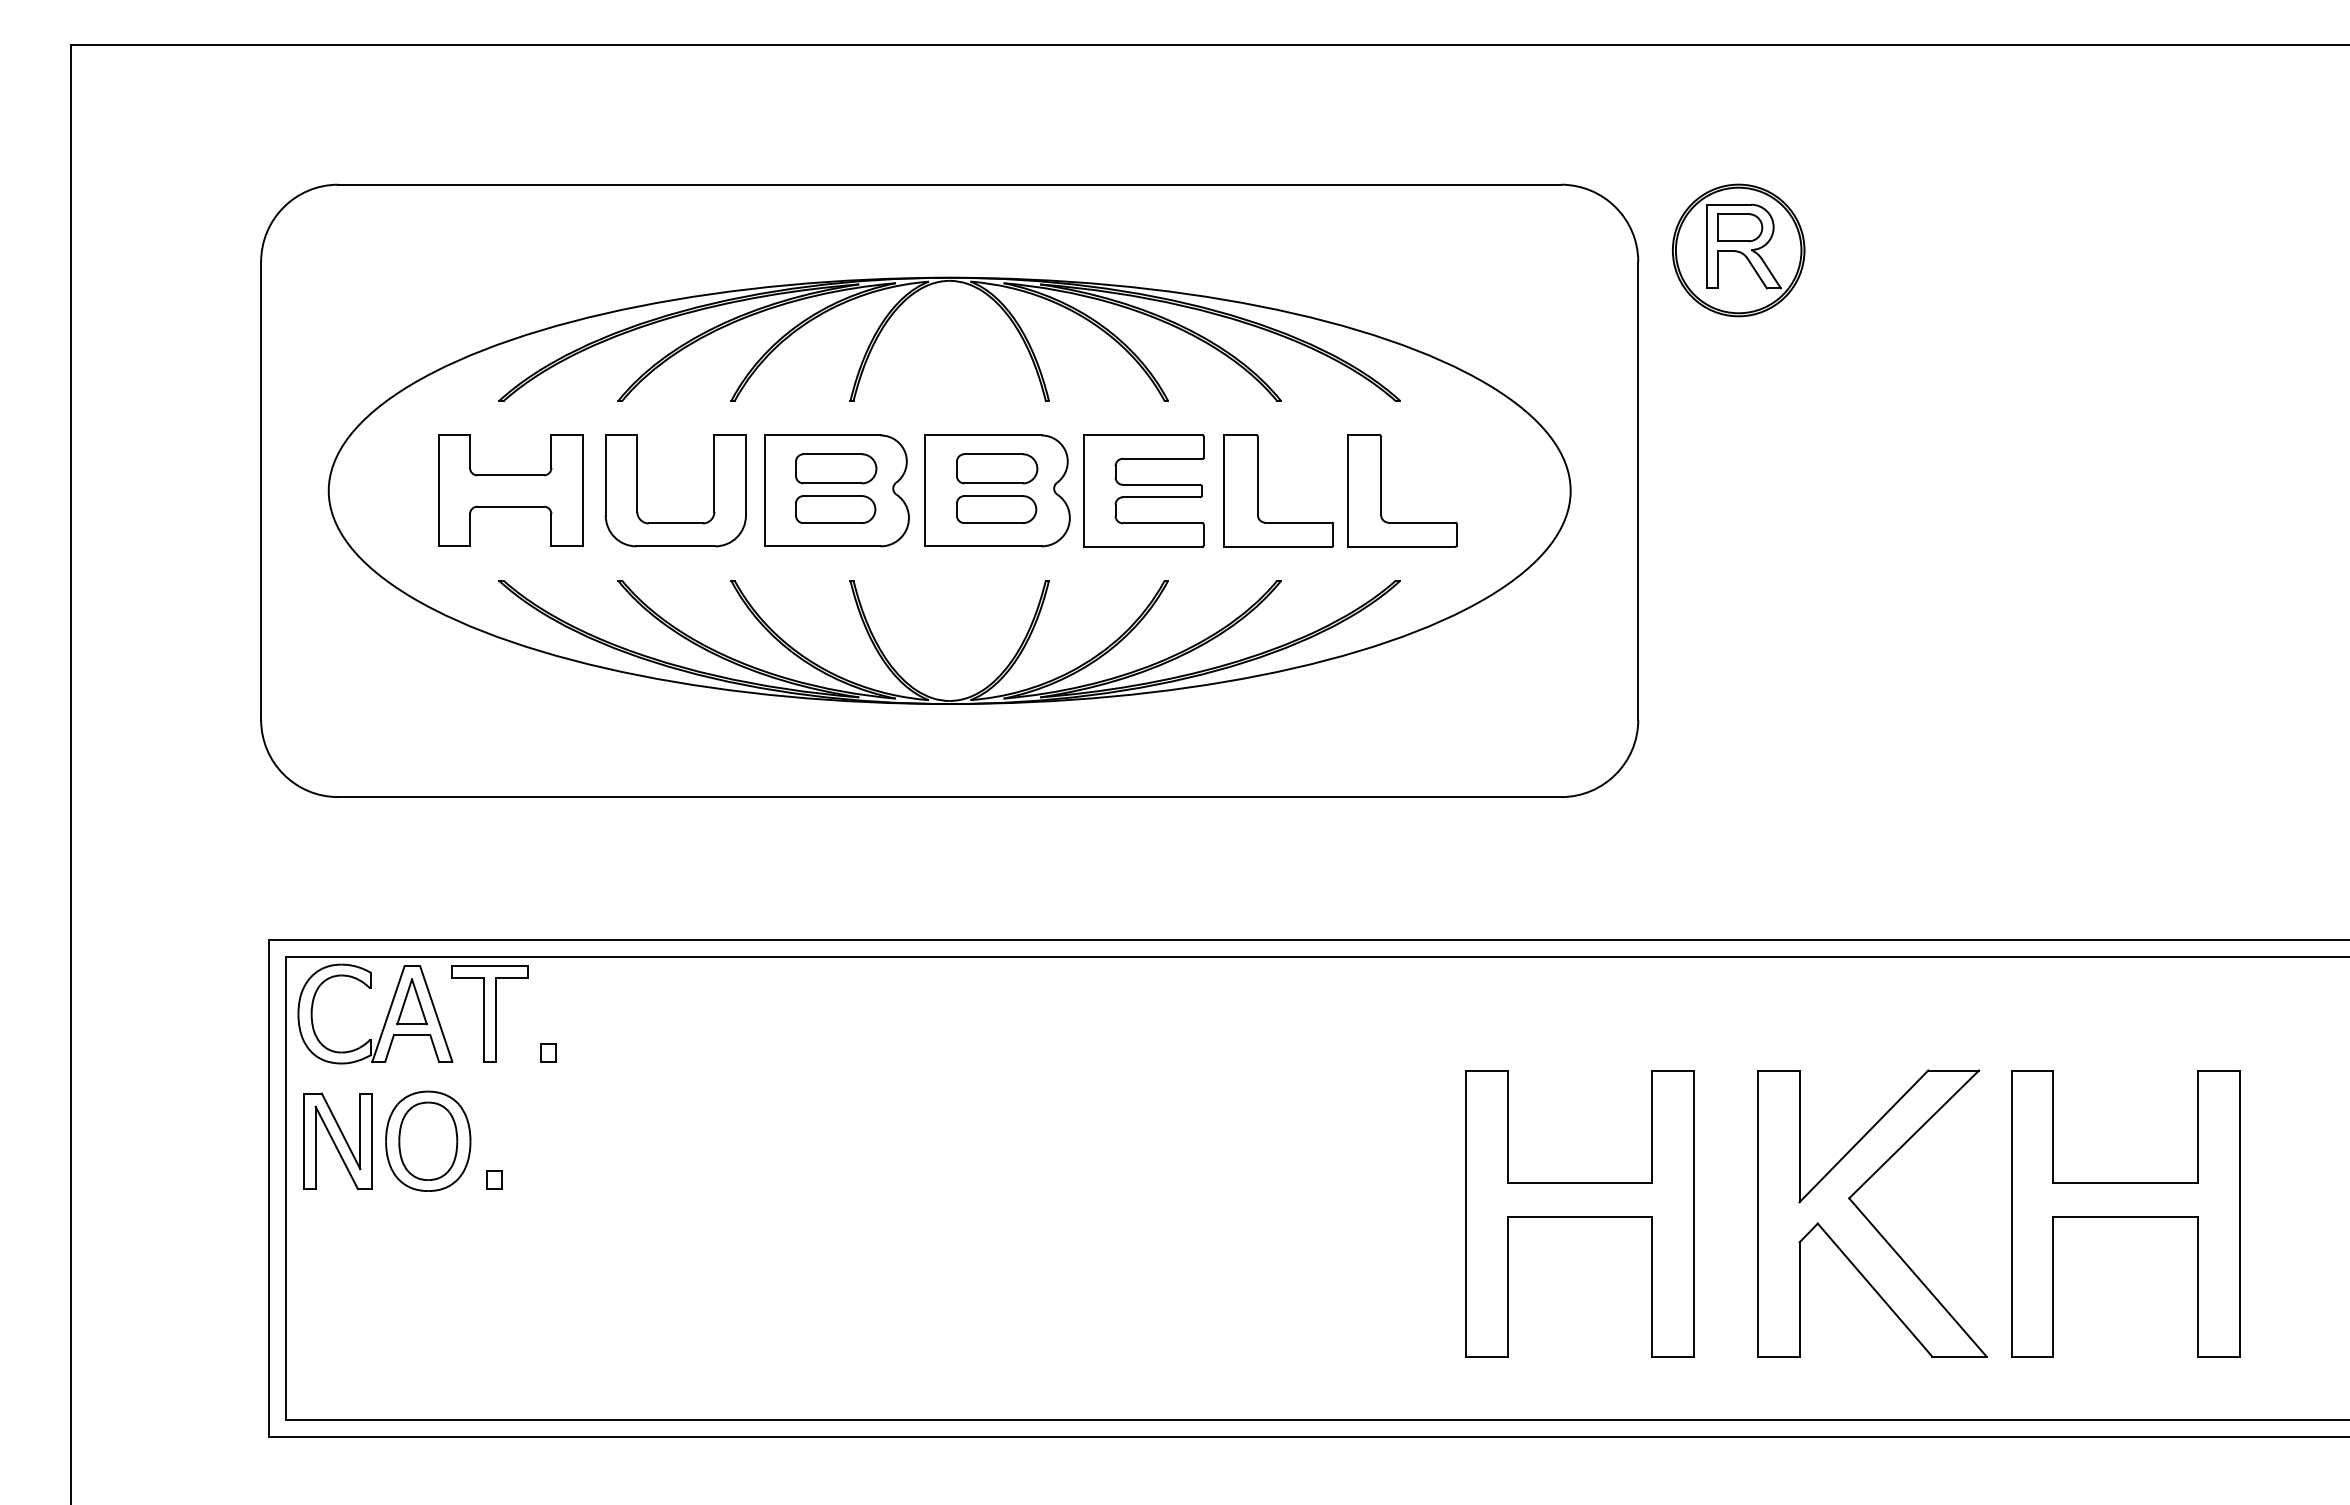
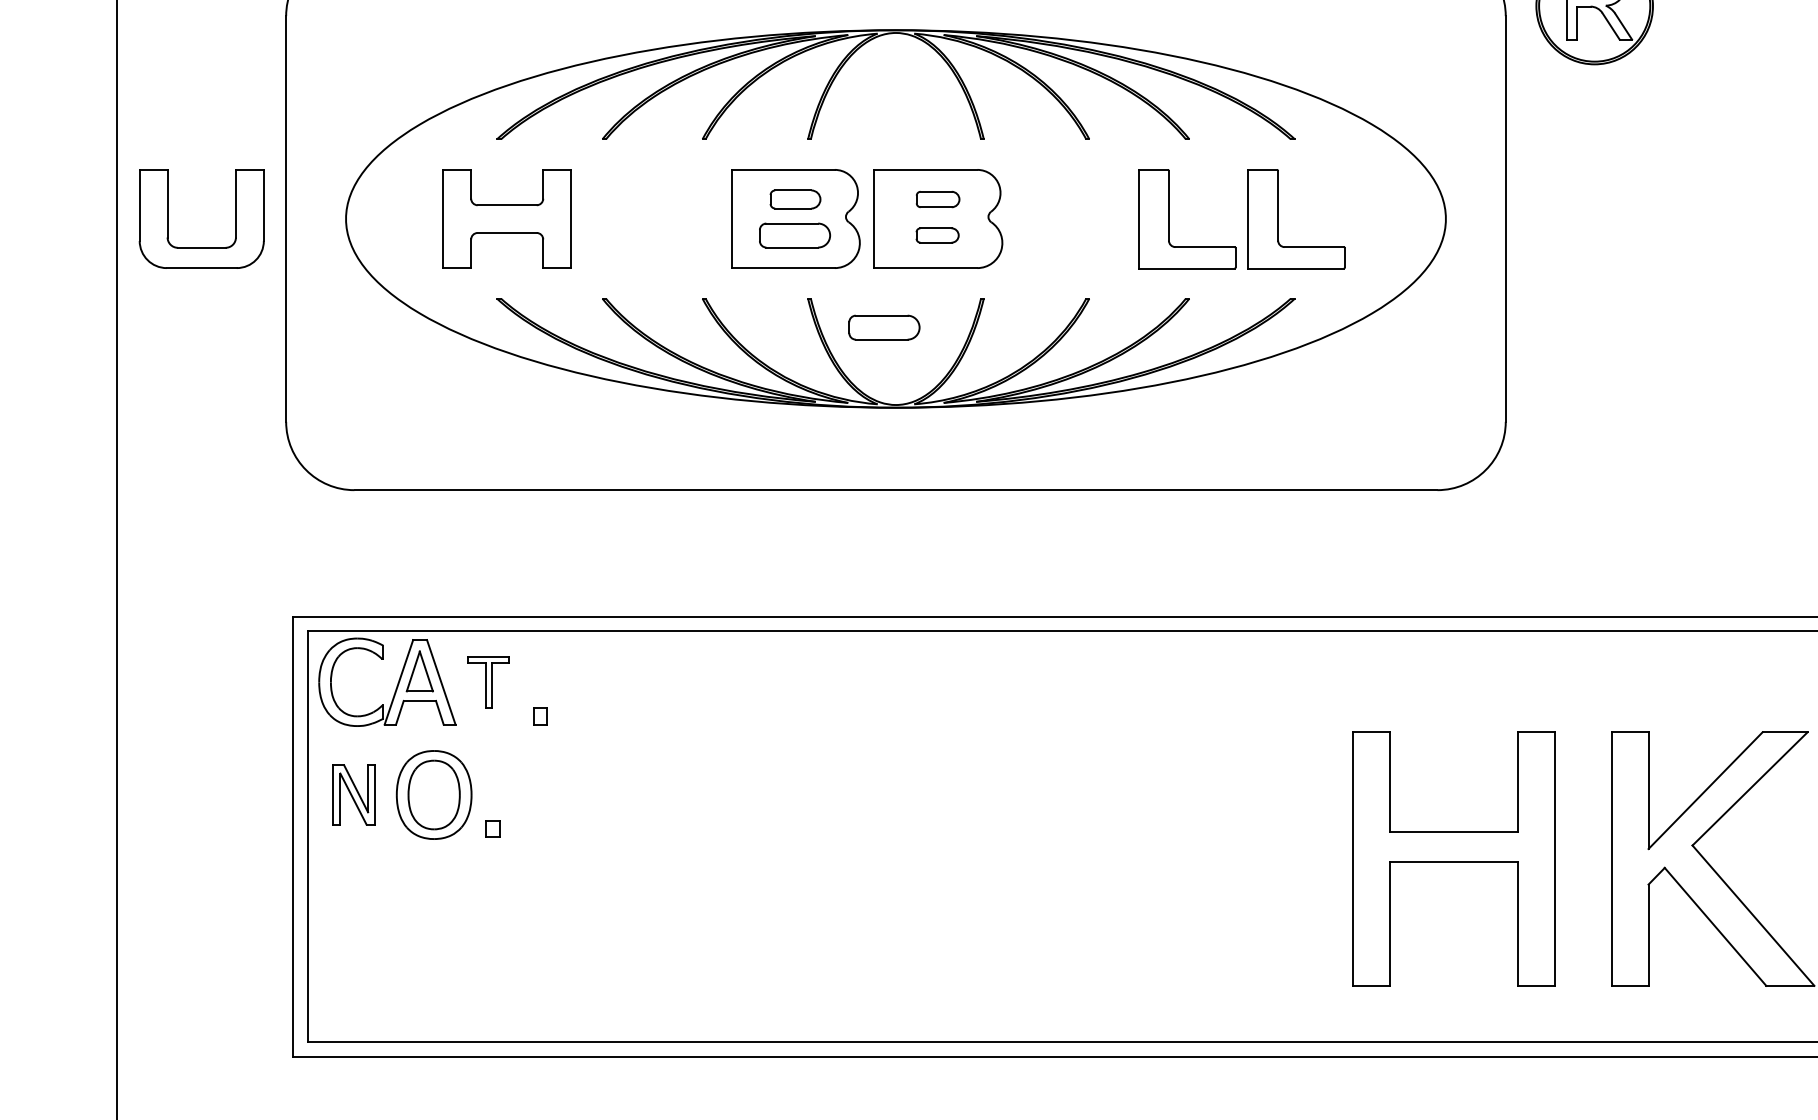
part: (836, 468) -> (795, 199), size x0.7
part: (997, 468) -> (938, 199), size x0.6
part: (1143, 490) -> (1067, 218), removed
part: (996, 509) -> (937, 235), size x0.6
part: (675, 522) -> (201, 246), moved
part: (936, 613) -> (884, 327), added
part: (489, 1013) -> (488, 681), size x0.6
part: (337, 1141) -> (353, 795), size x0.7

